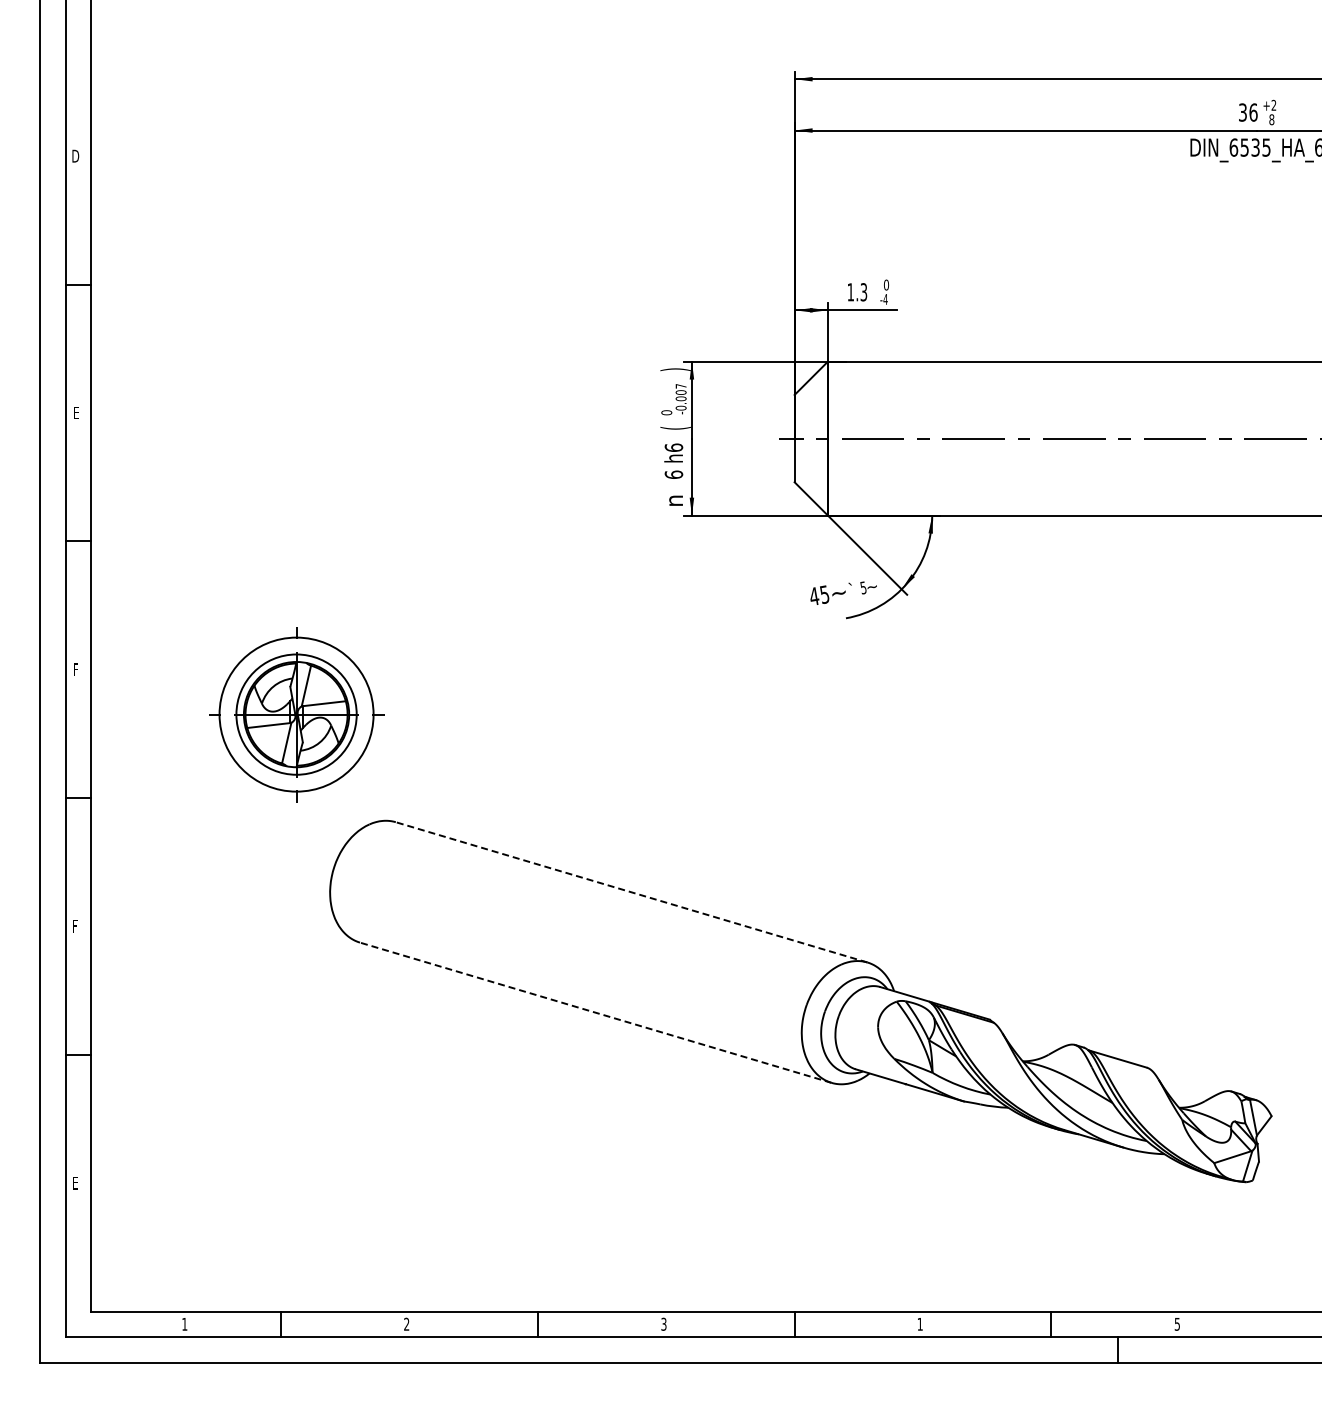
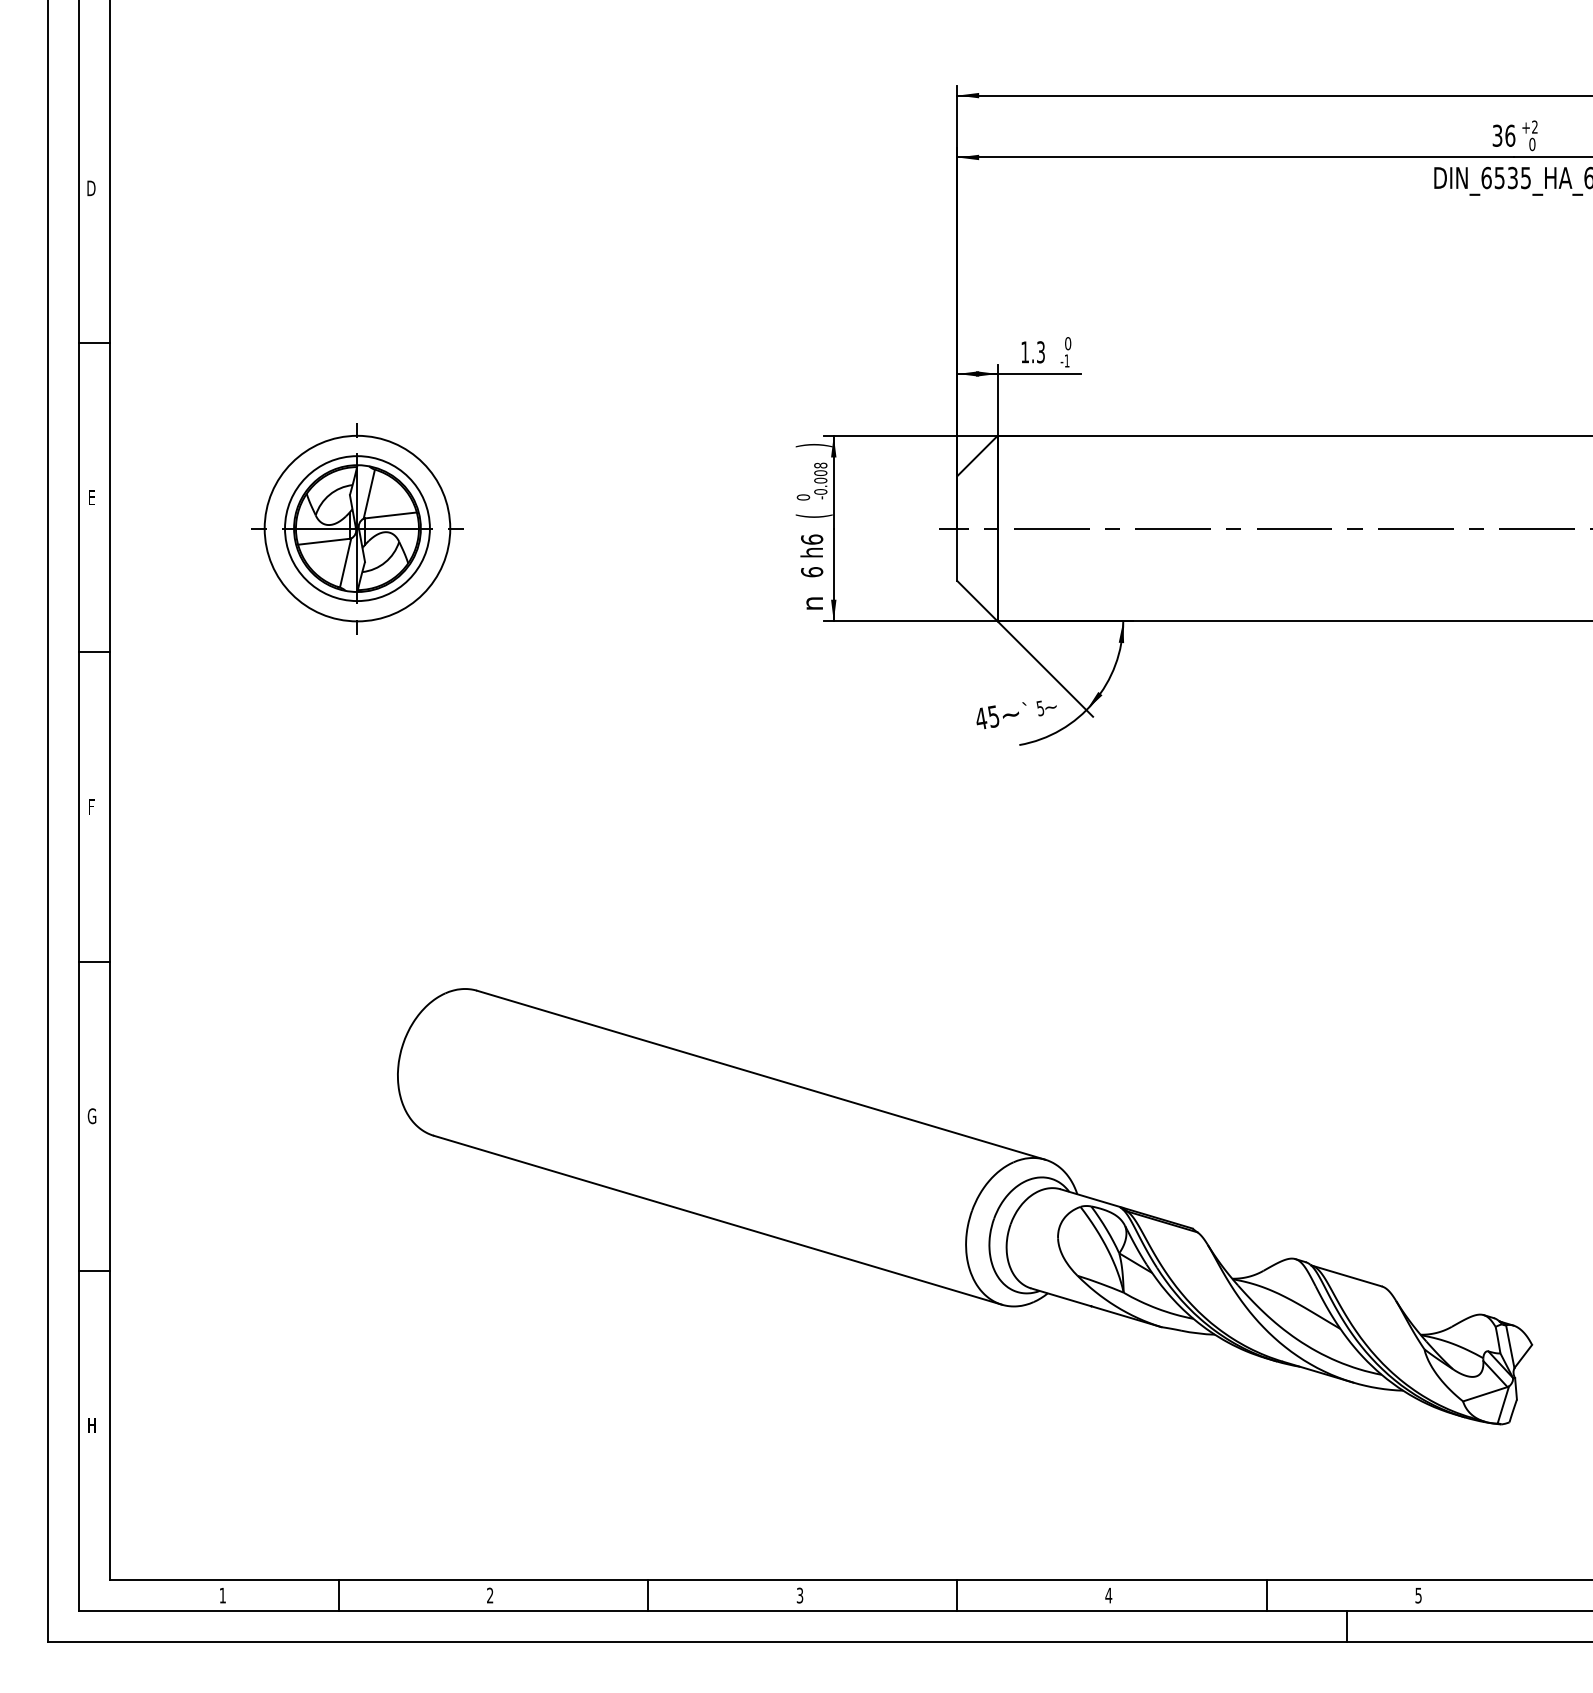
text: (1271, 119) -> (1531, 144), 8 -> 0
text: (885, 299) -> (1066, 361), -4 -> -1
text: (680, 386) -> (819, 465), -0.007 -> -0.008
part: (296, 714) -> (357, 528), moved
line: (631, 892) -> (760, 1075), dashed -> solid
text: (75, 925) -> (91, 1115), F -> G
line: (595, 1012) -> (717, 1219), dashed -> solid
text: (76, 1183) -> (92, 1425), E -> H
text: (920, 1324) -> (1109, 1595), 1 -> 4

